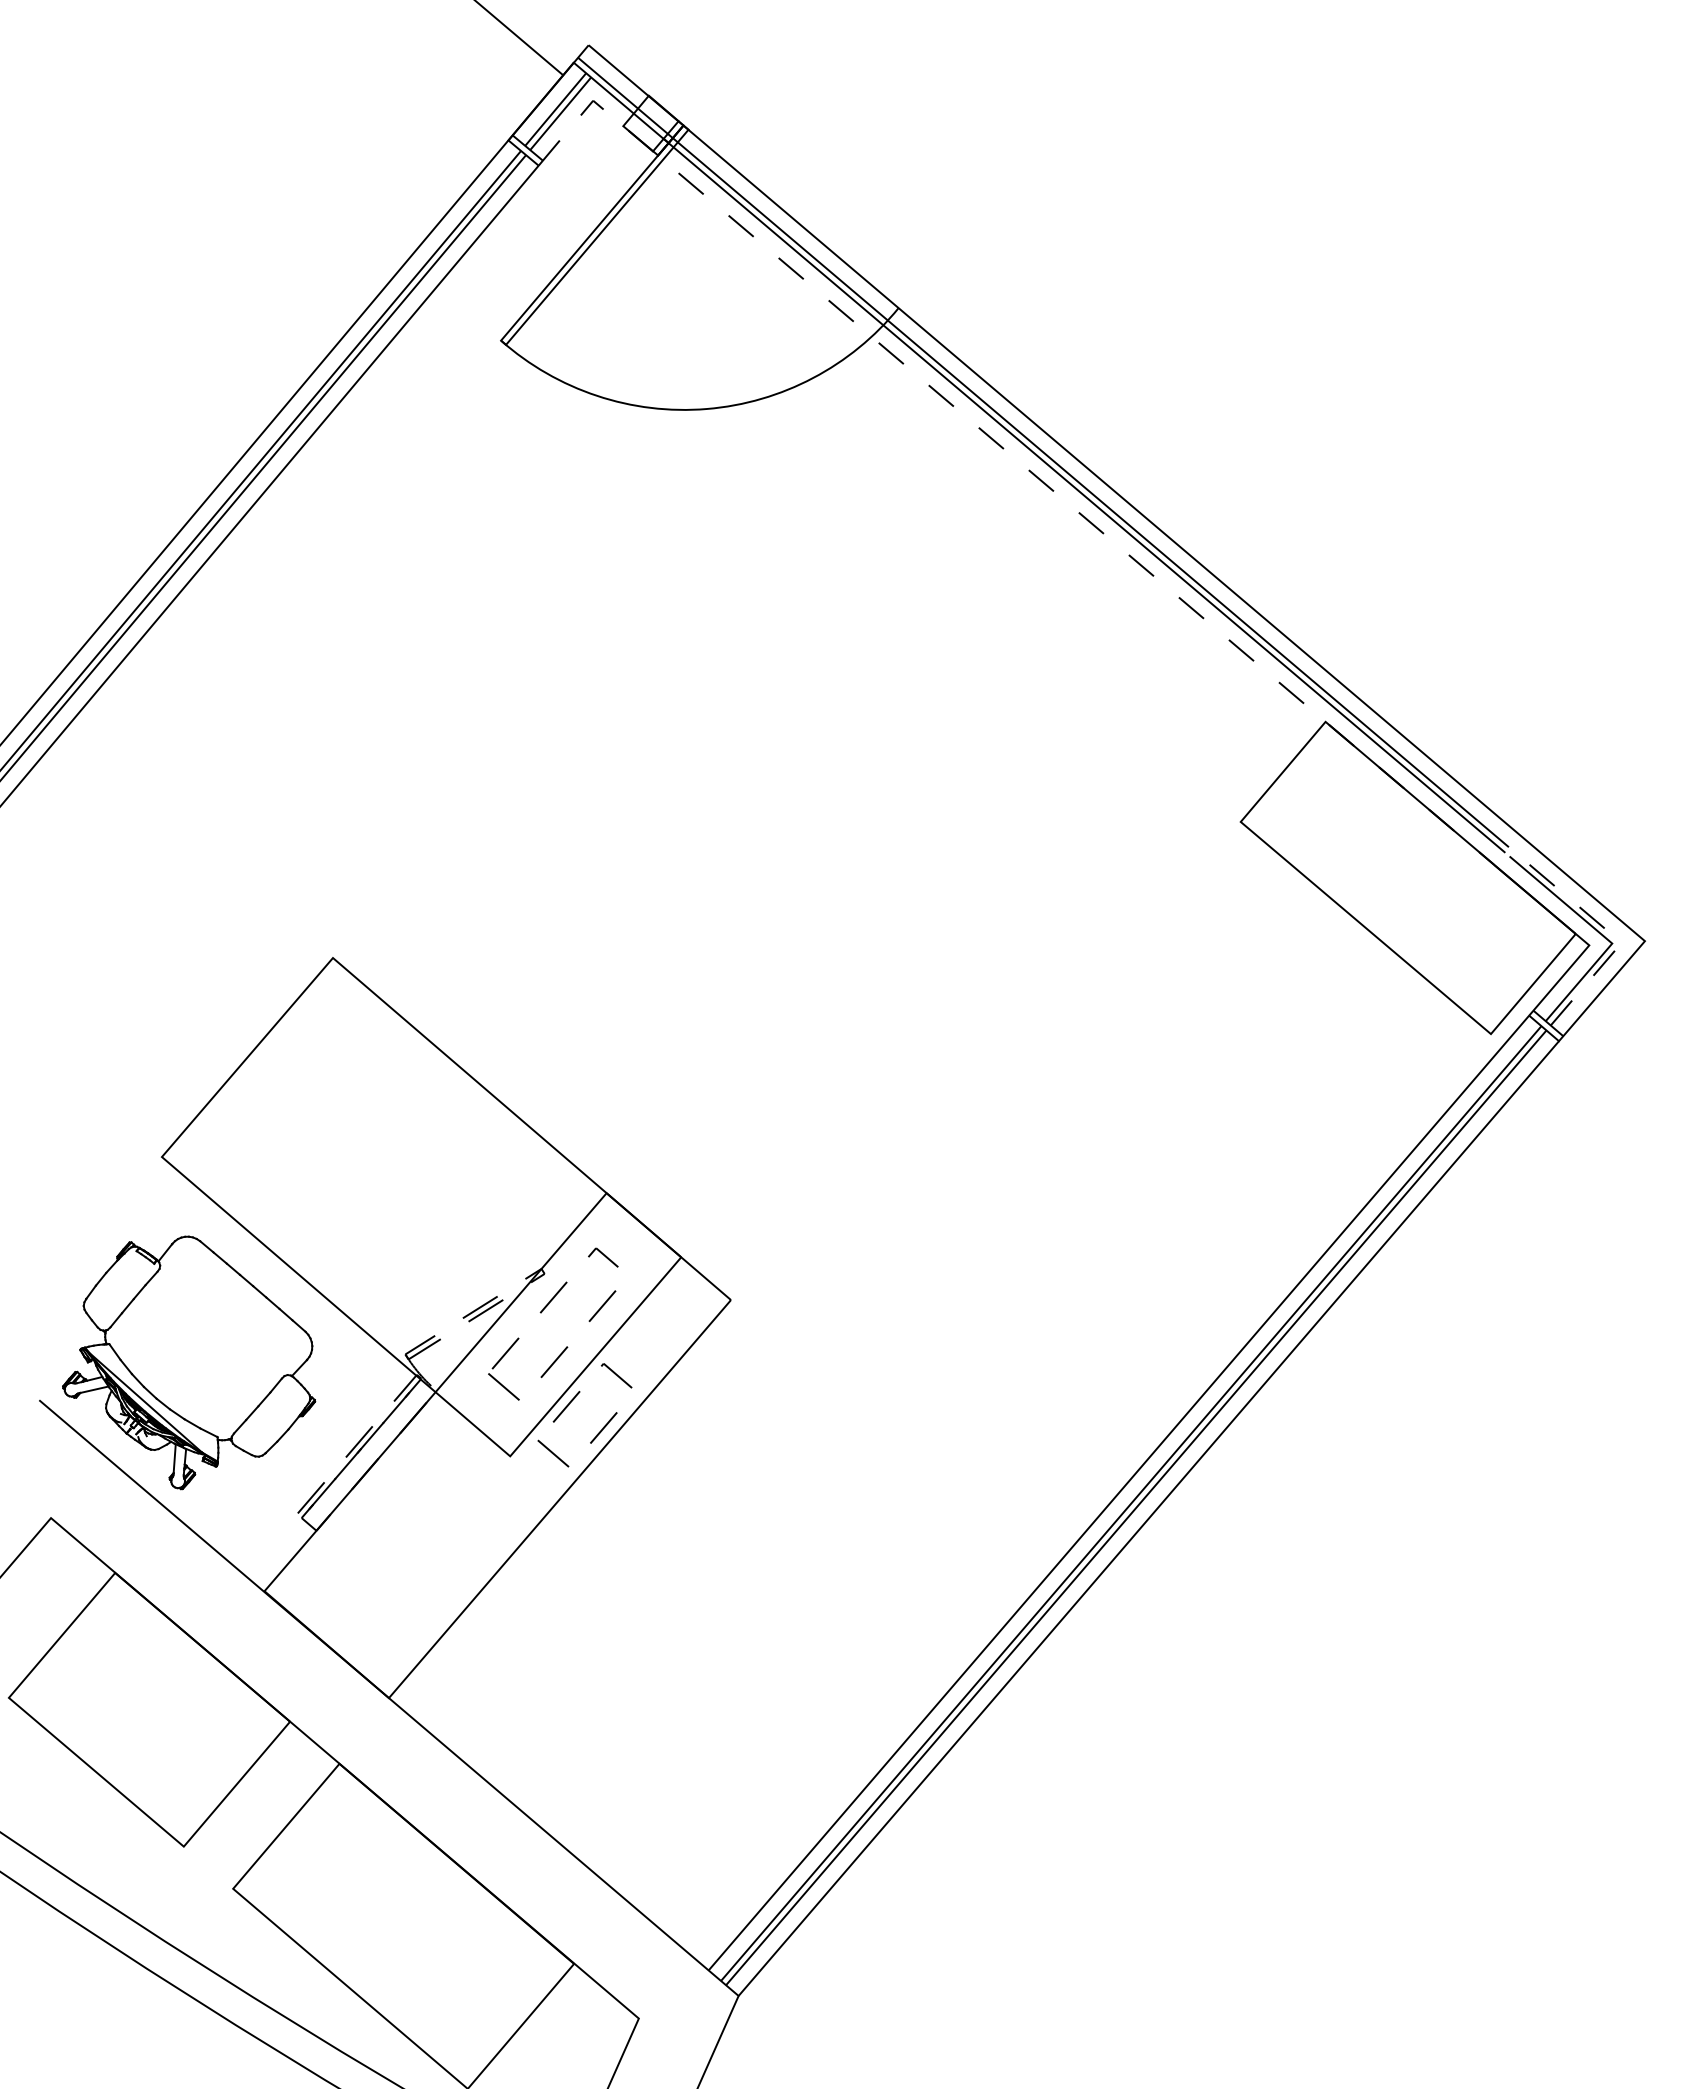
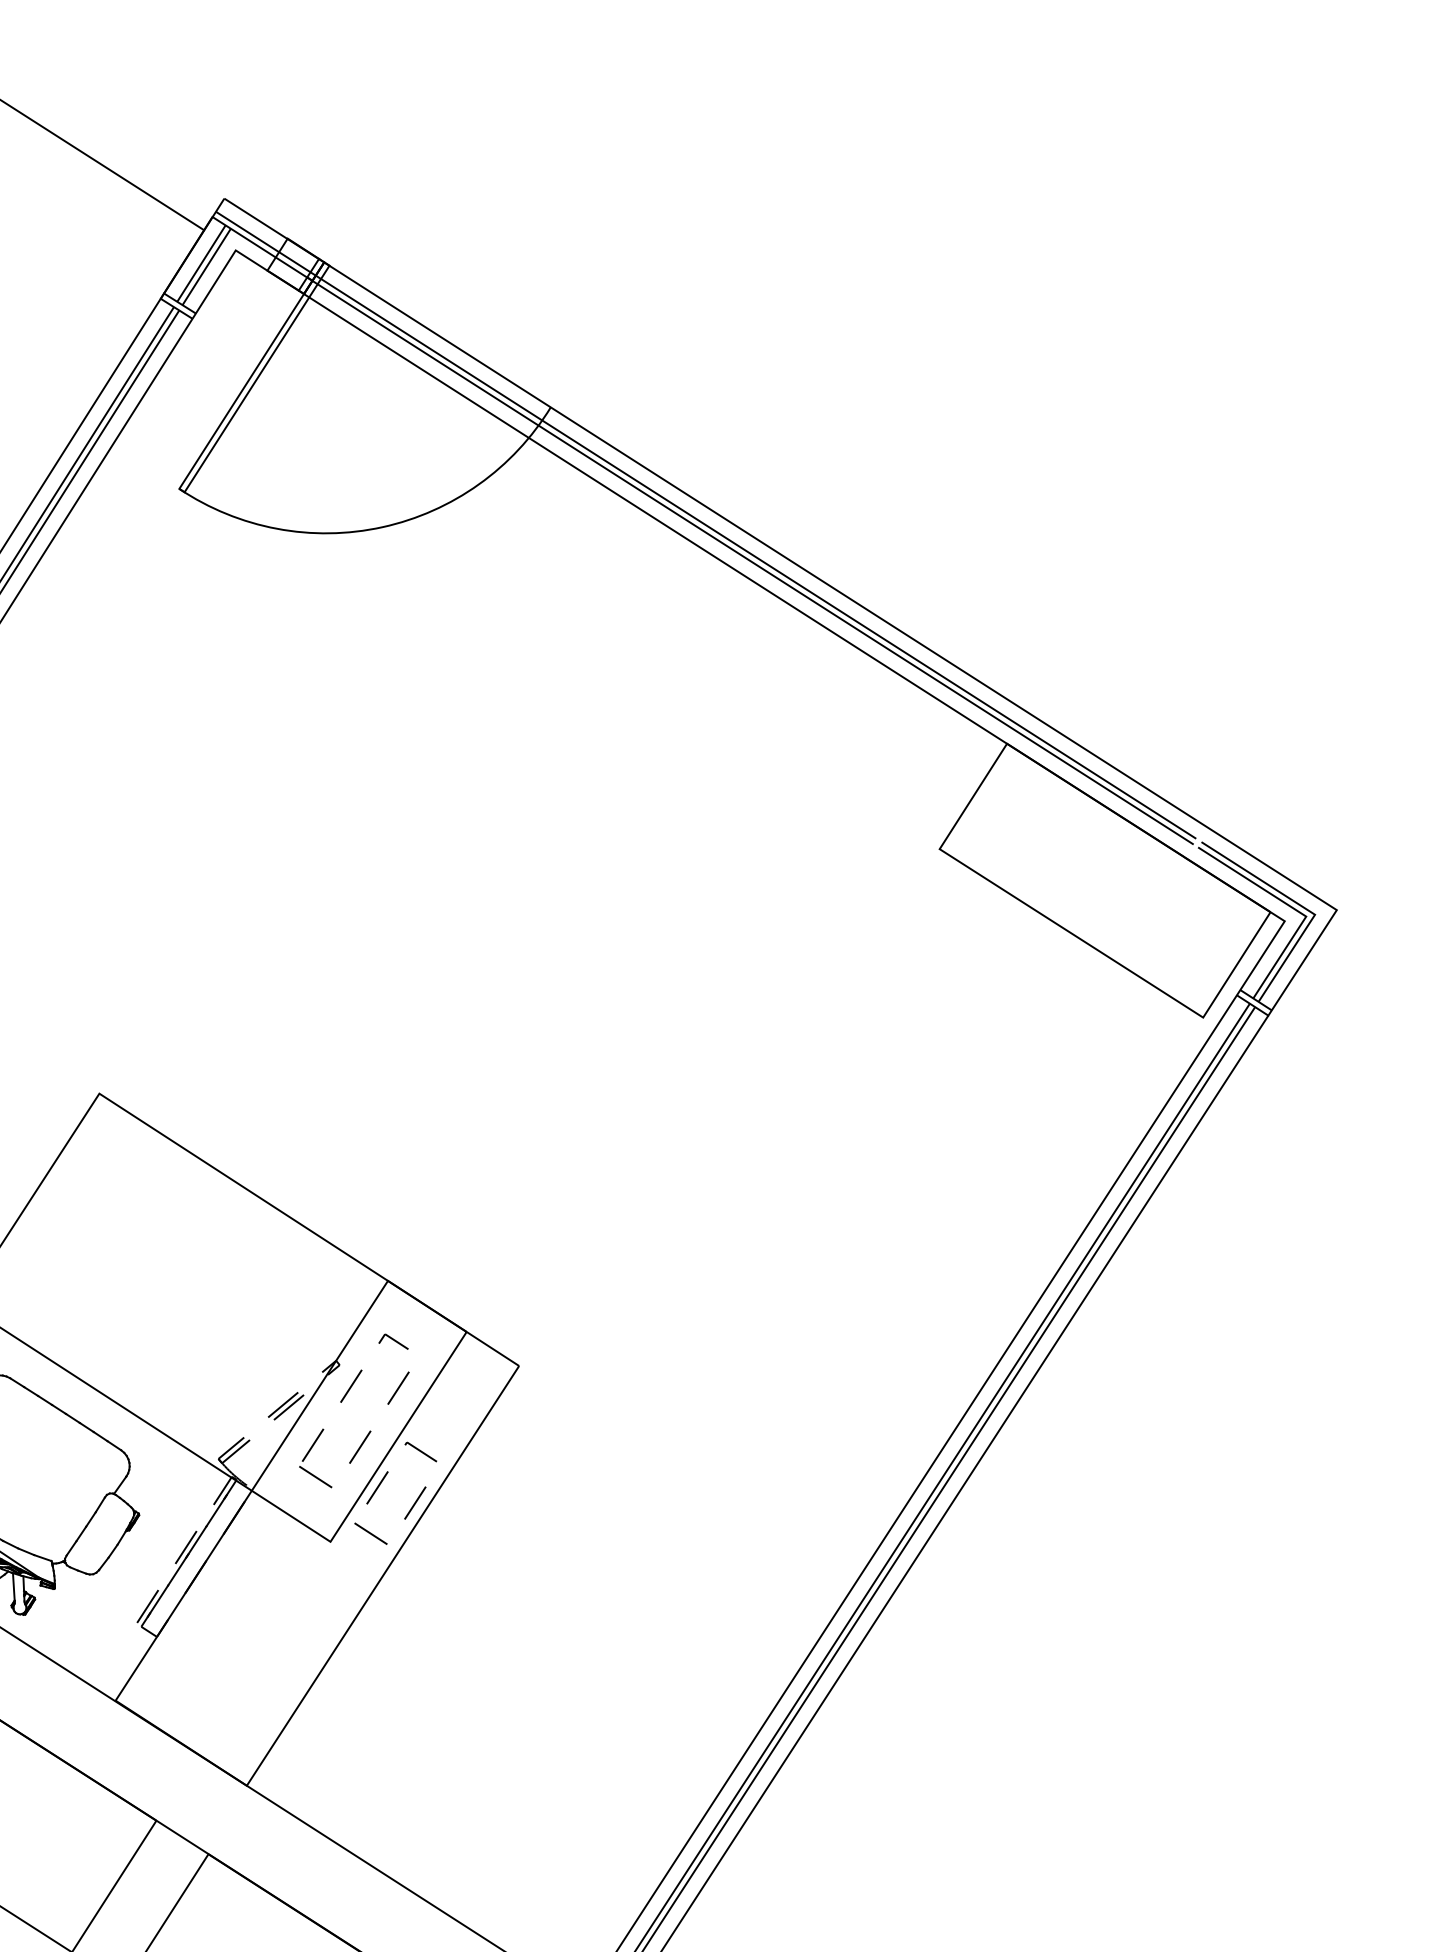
line: (1010, 454) -> (675, 531), dashed -> solid
line: (1609, 932) -> (1302, 906), dashed -> solid

